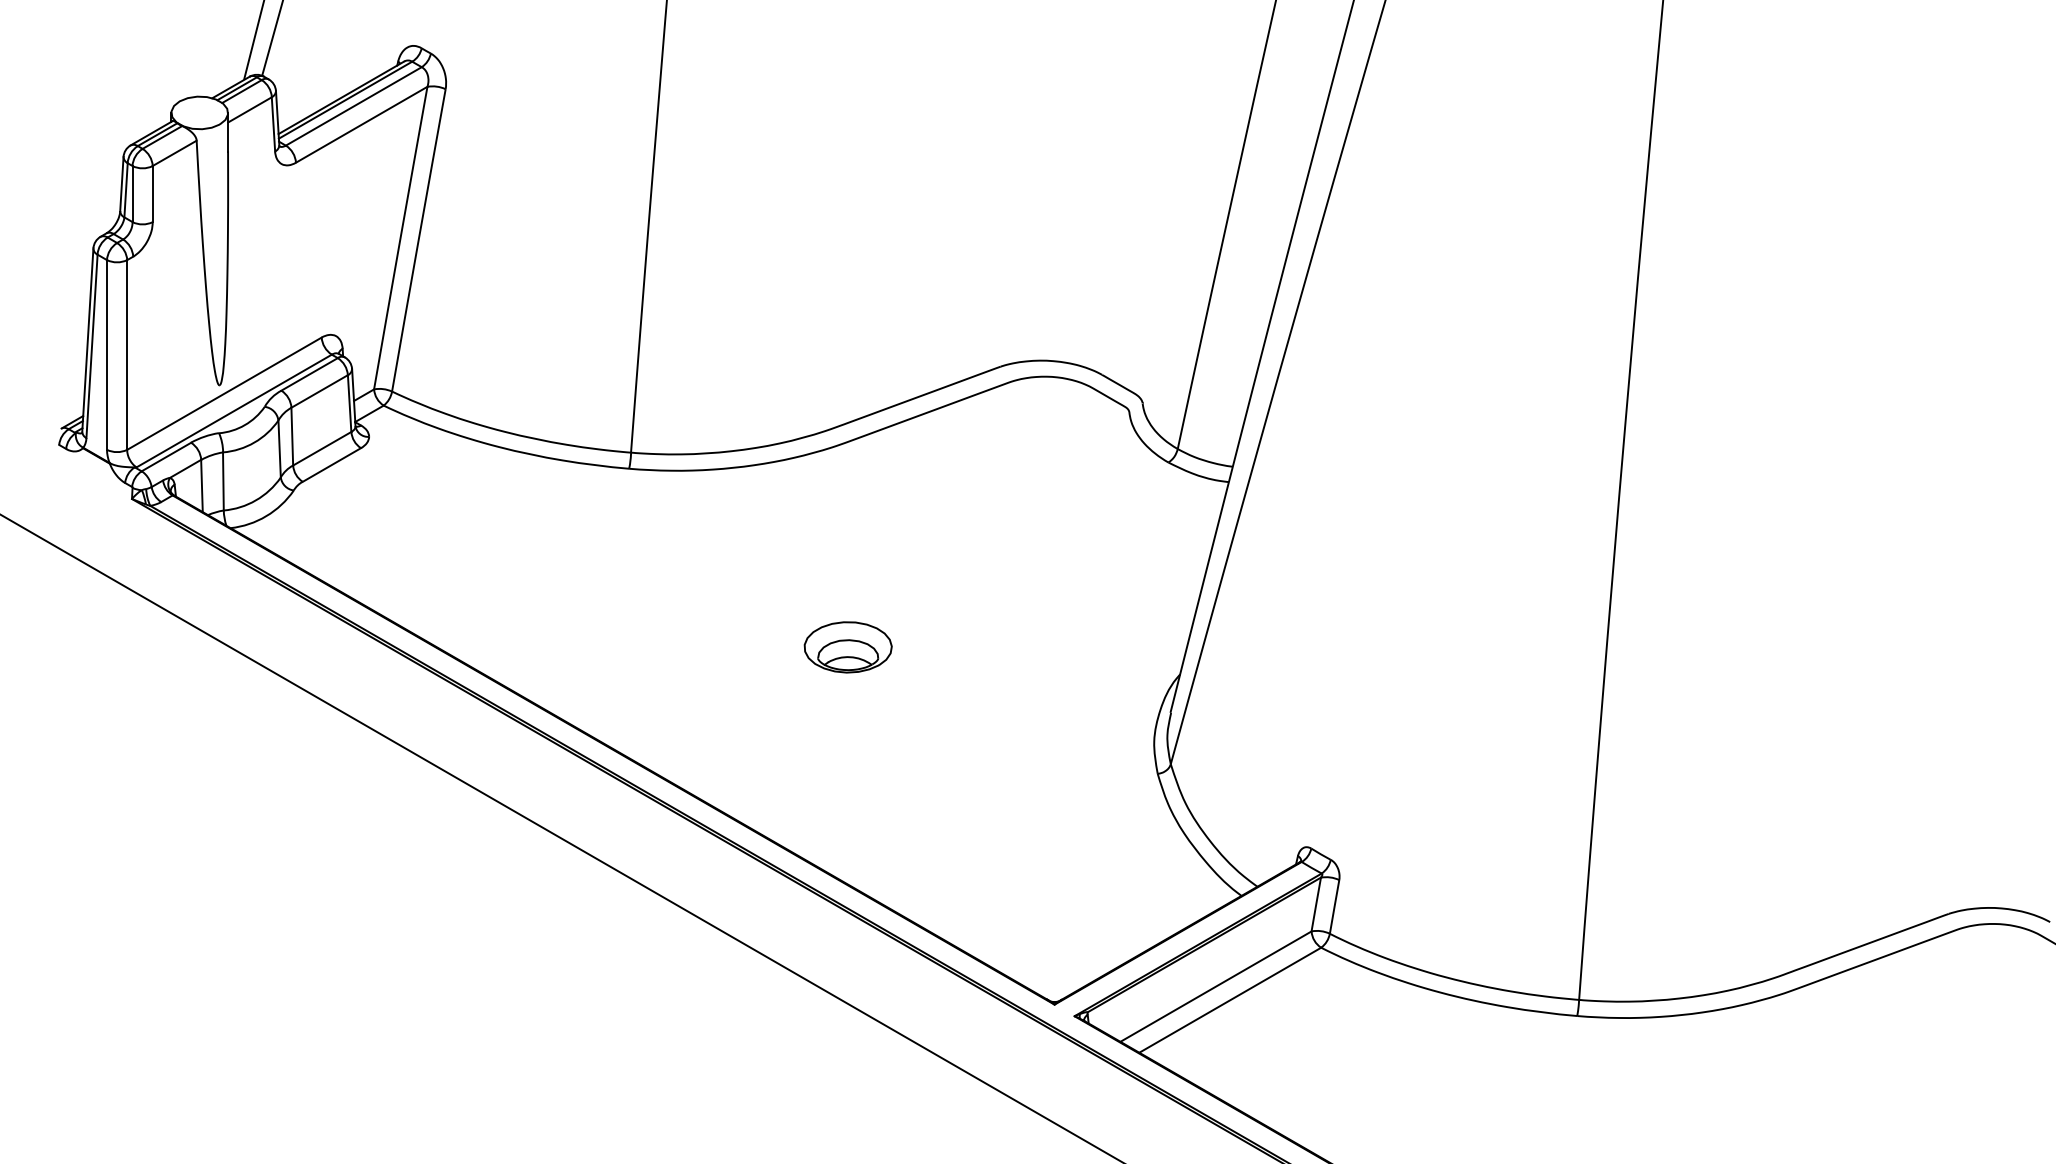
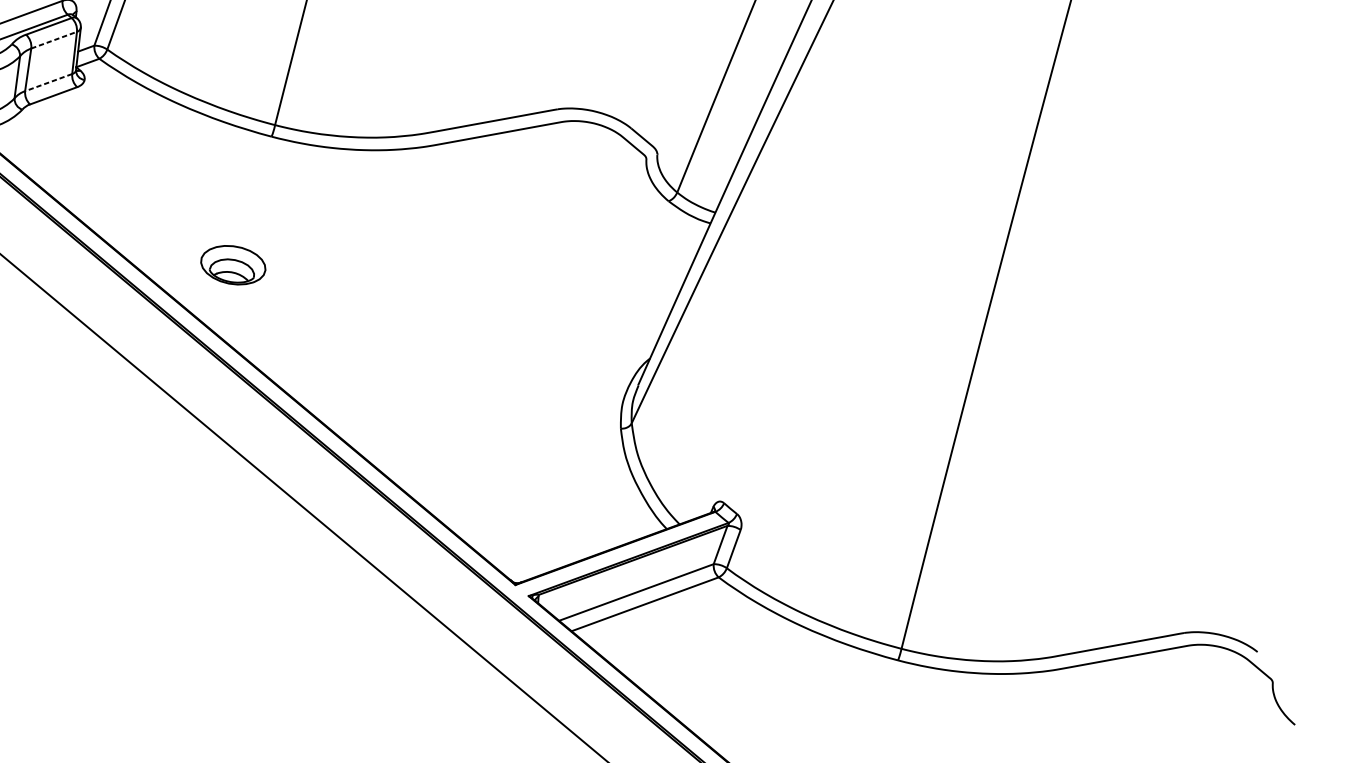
line: (319, 391) -> (54, 40), solid -> dashed
line: (322, 448) -> (48, 82), solid -> dashed
part: (847, 647) -> (232, 265), moved

